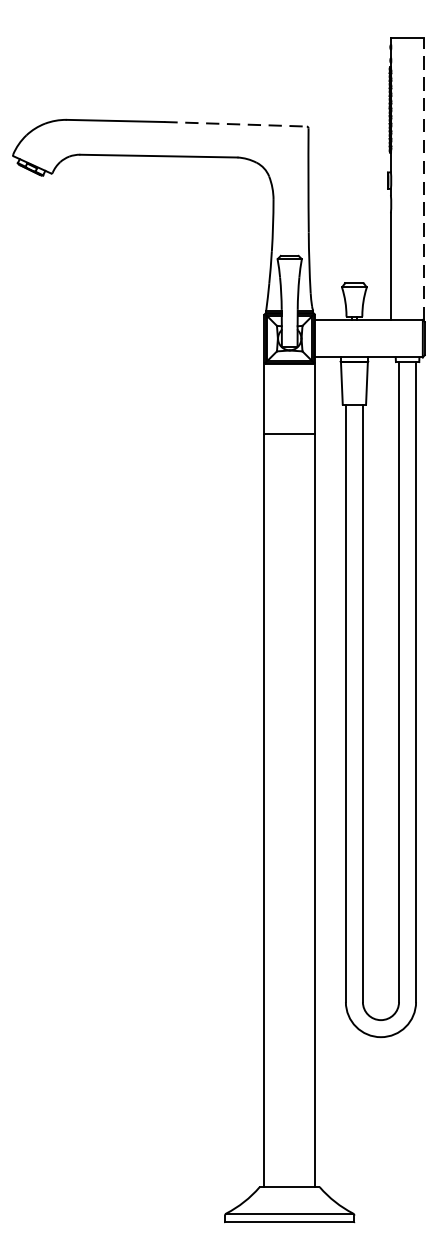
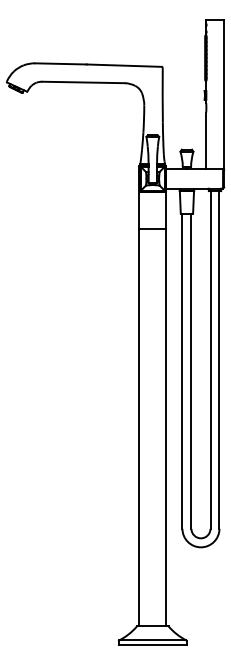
line: (236, 123) -> (124, 65), dashed -> solid
line: (423, 177) -> (223, 93), dashed -> solid

